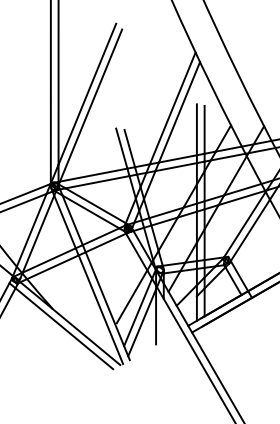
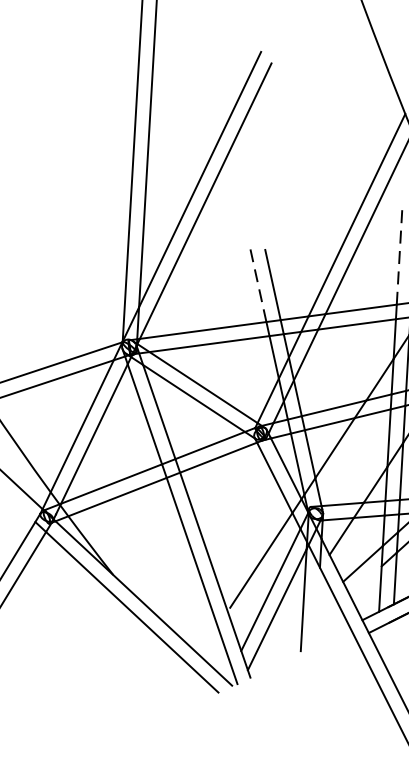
line: (196, 130) -> (398, 258), solid -> dashed
line: (121, 148) -> (257, 284), solid -> dashed

